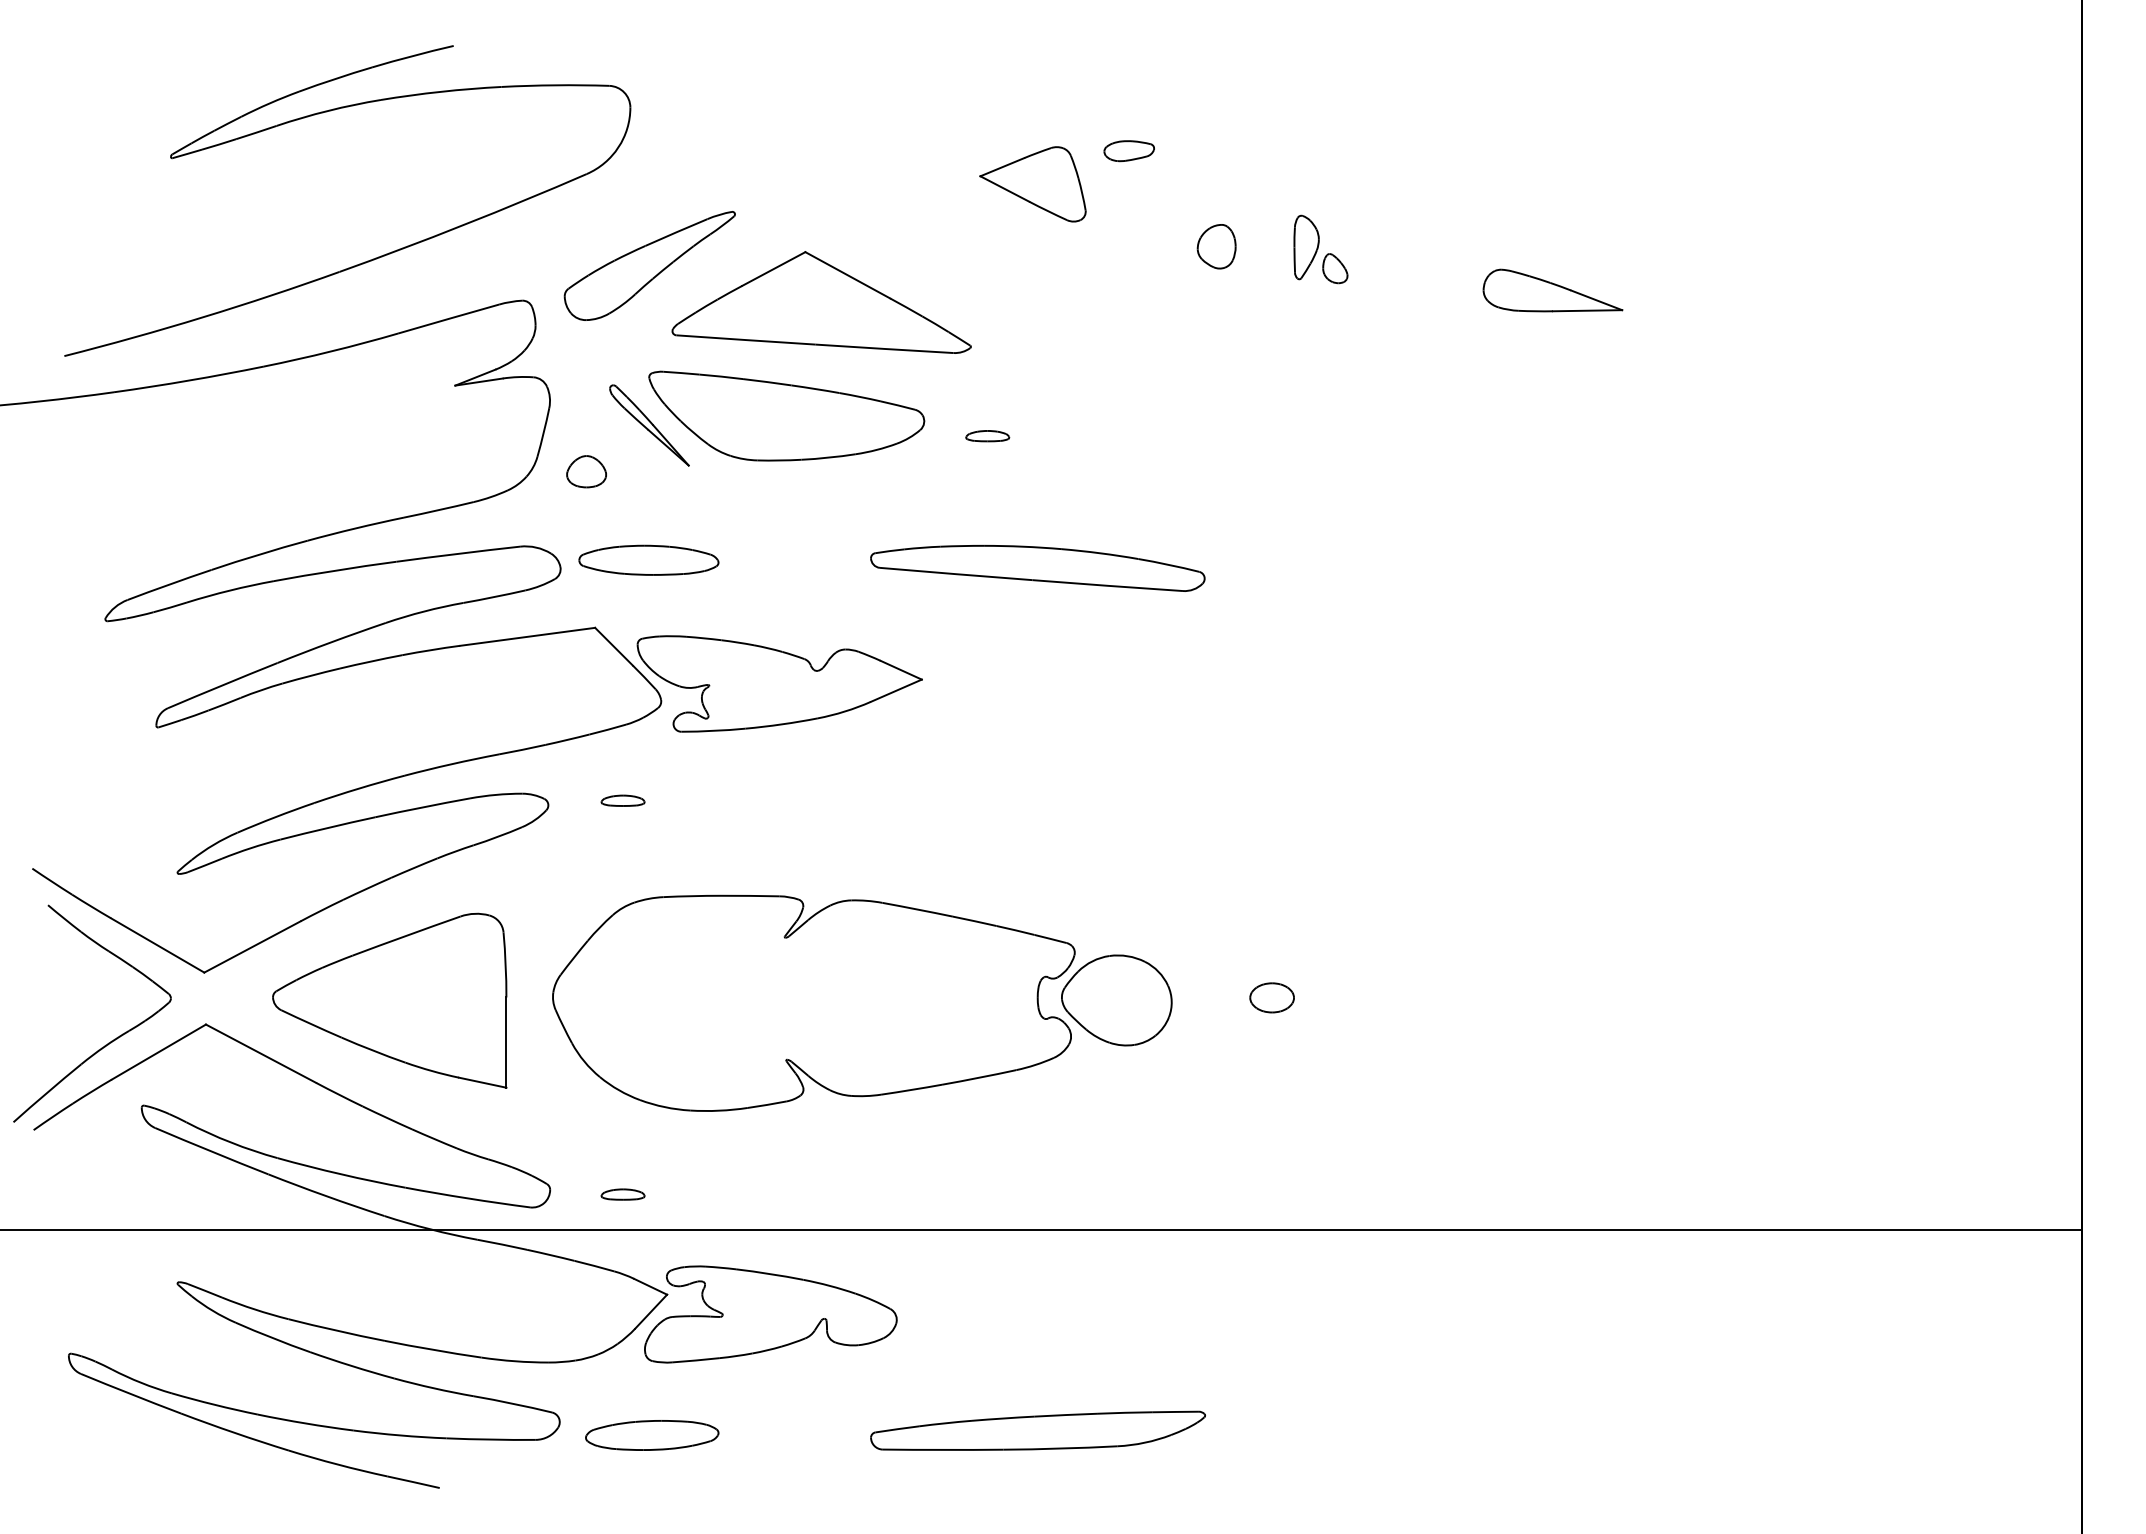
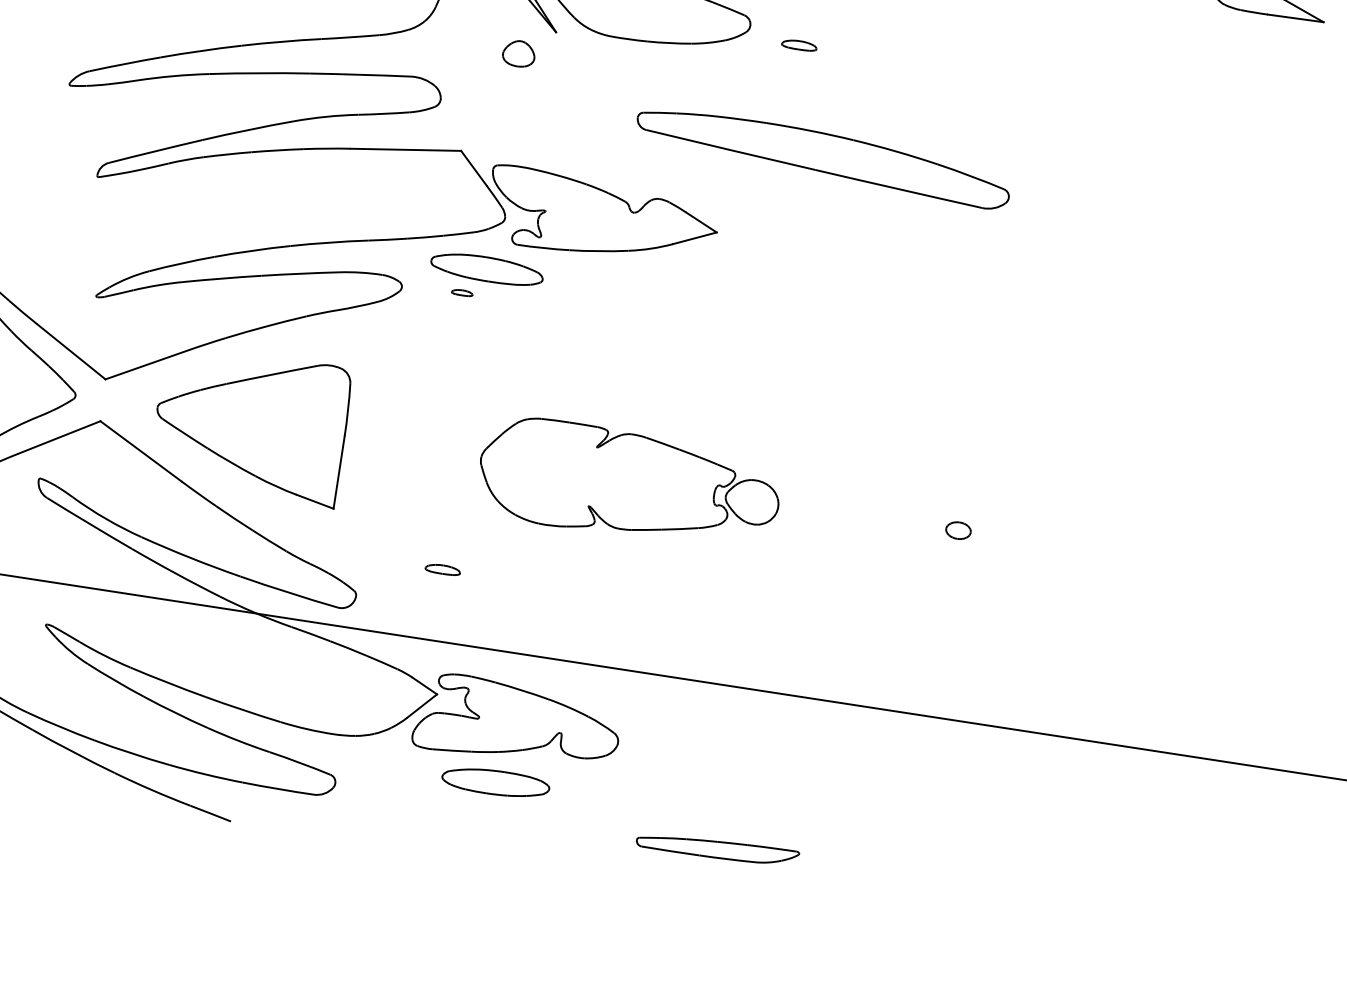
part: (586, 471) -> (519, 53), moved
part: (648, 559) -> (486, 268), moved
part: (1037, 567) -> (823, 156), size x1.4
part: (622, 800) -> (461, 292), size x0.6
part: (1271, 997) -> (958, 530), size x0.7
part: (862, 1002) -> (629, 484), size x0.6
part: (622, 1194) -> (442, 569), moved
part: (1037, 1430) -> (717, 848), size x0.6
part: (652, 1435) -> (496, 782), moved

